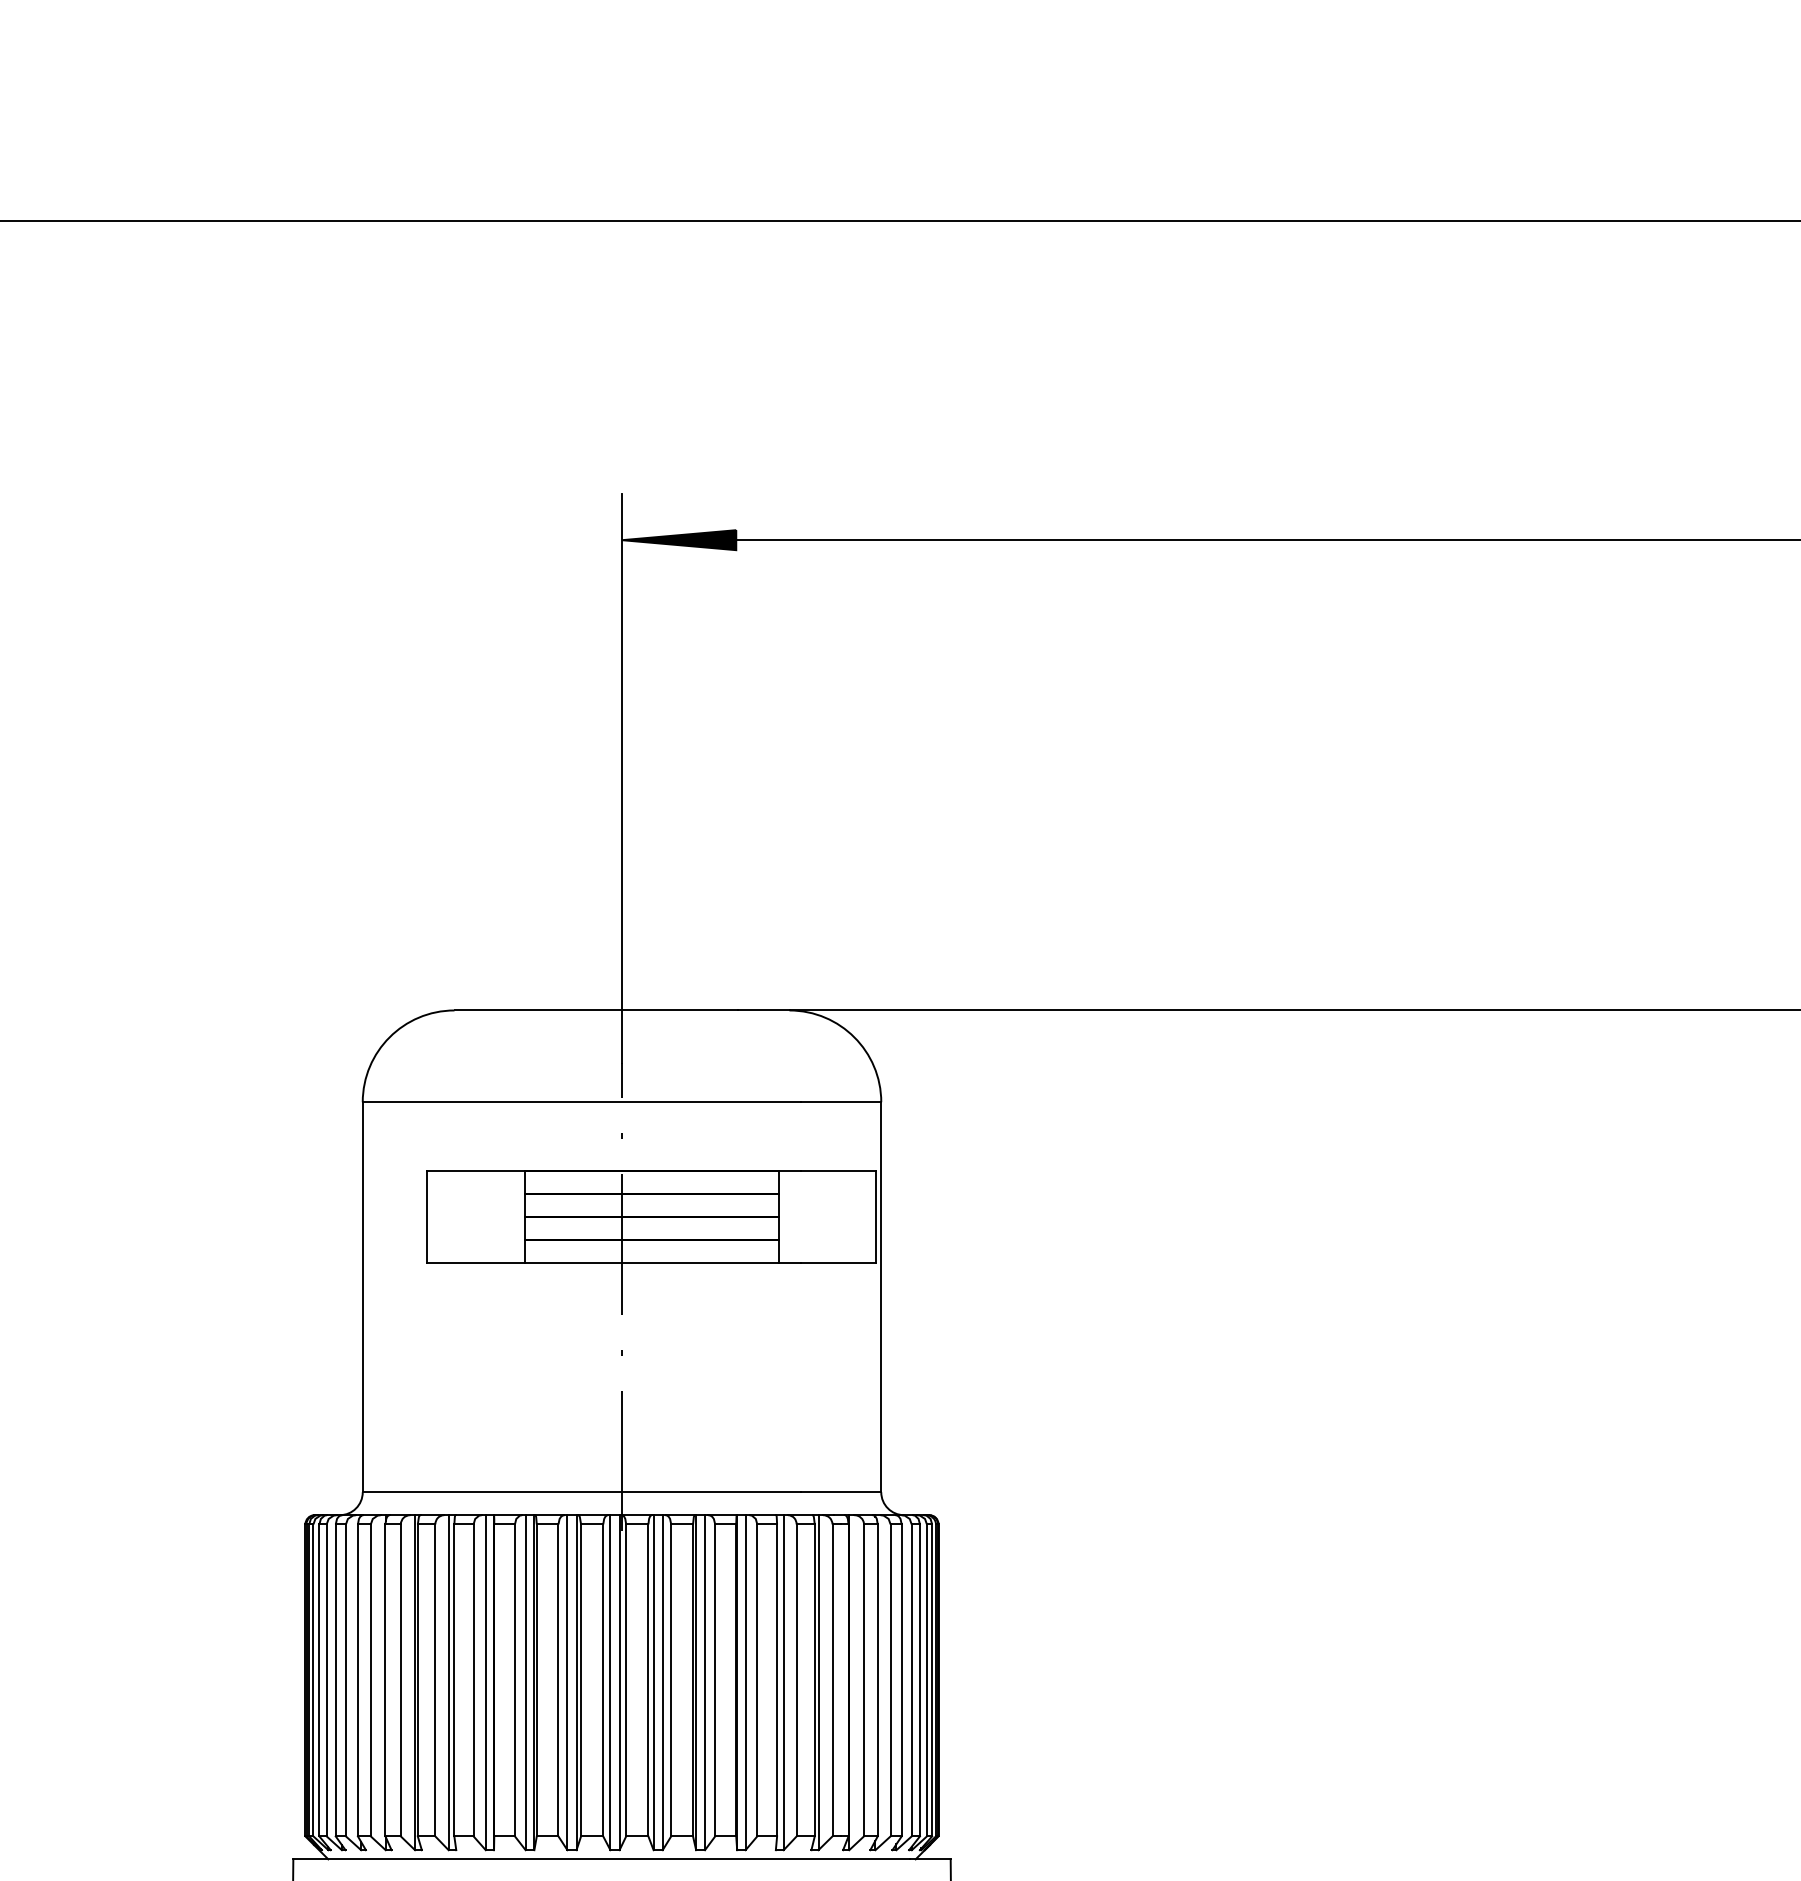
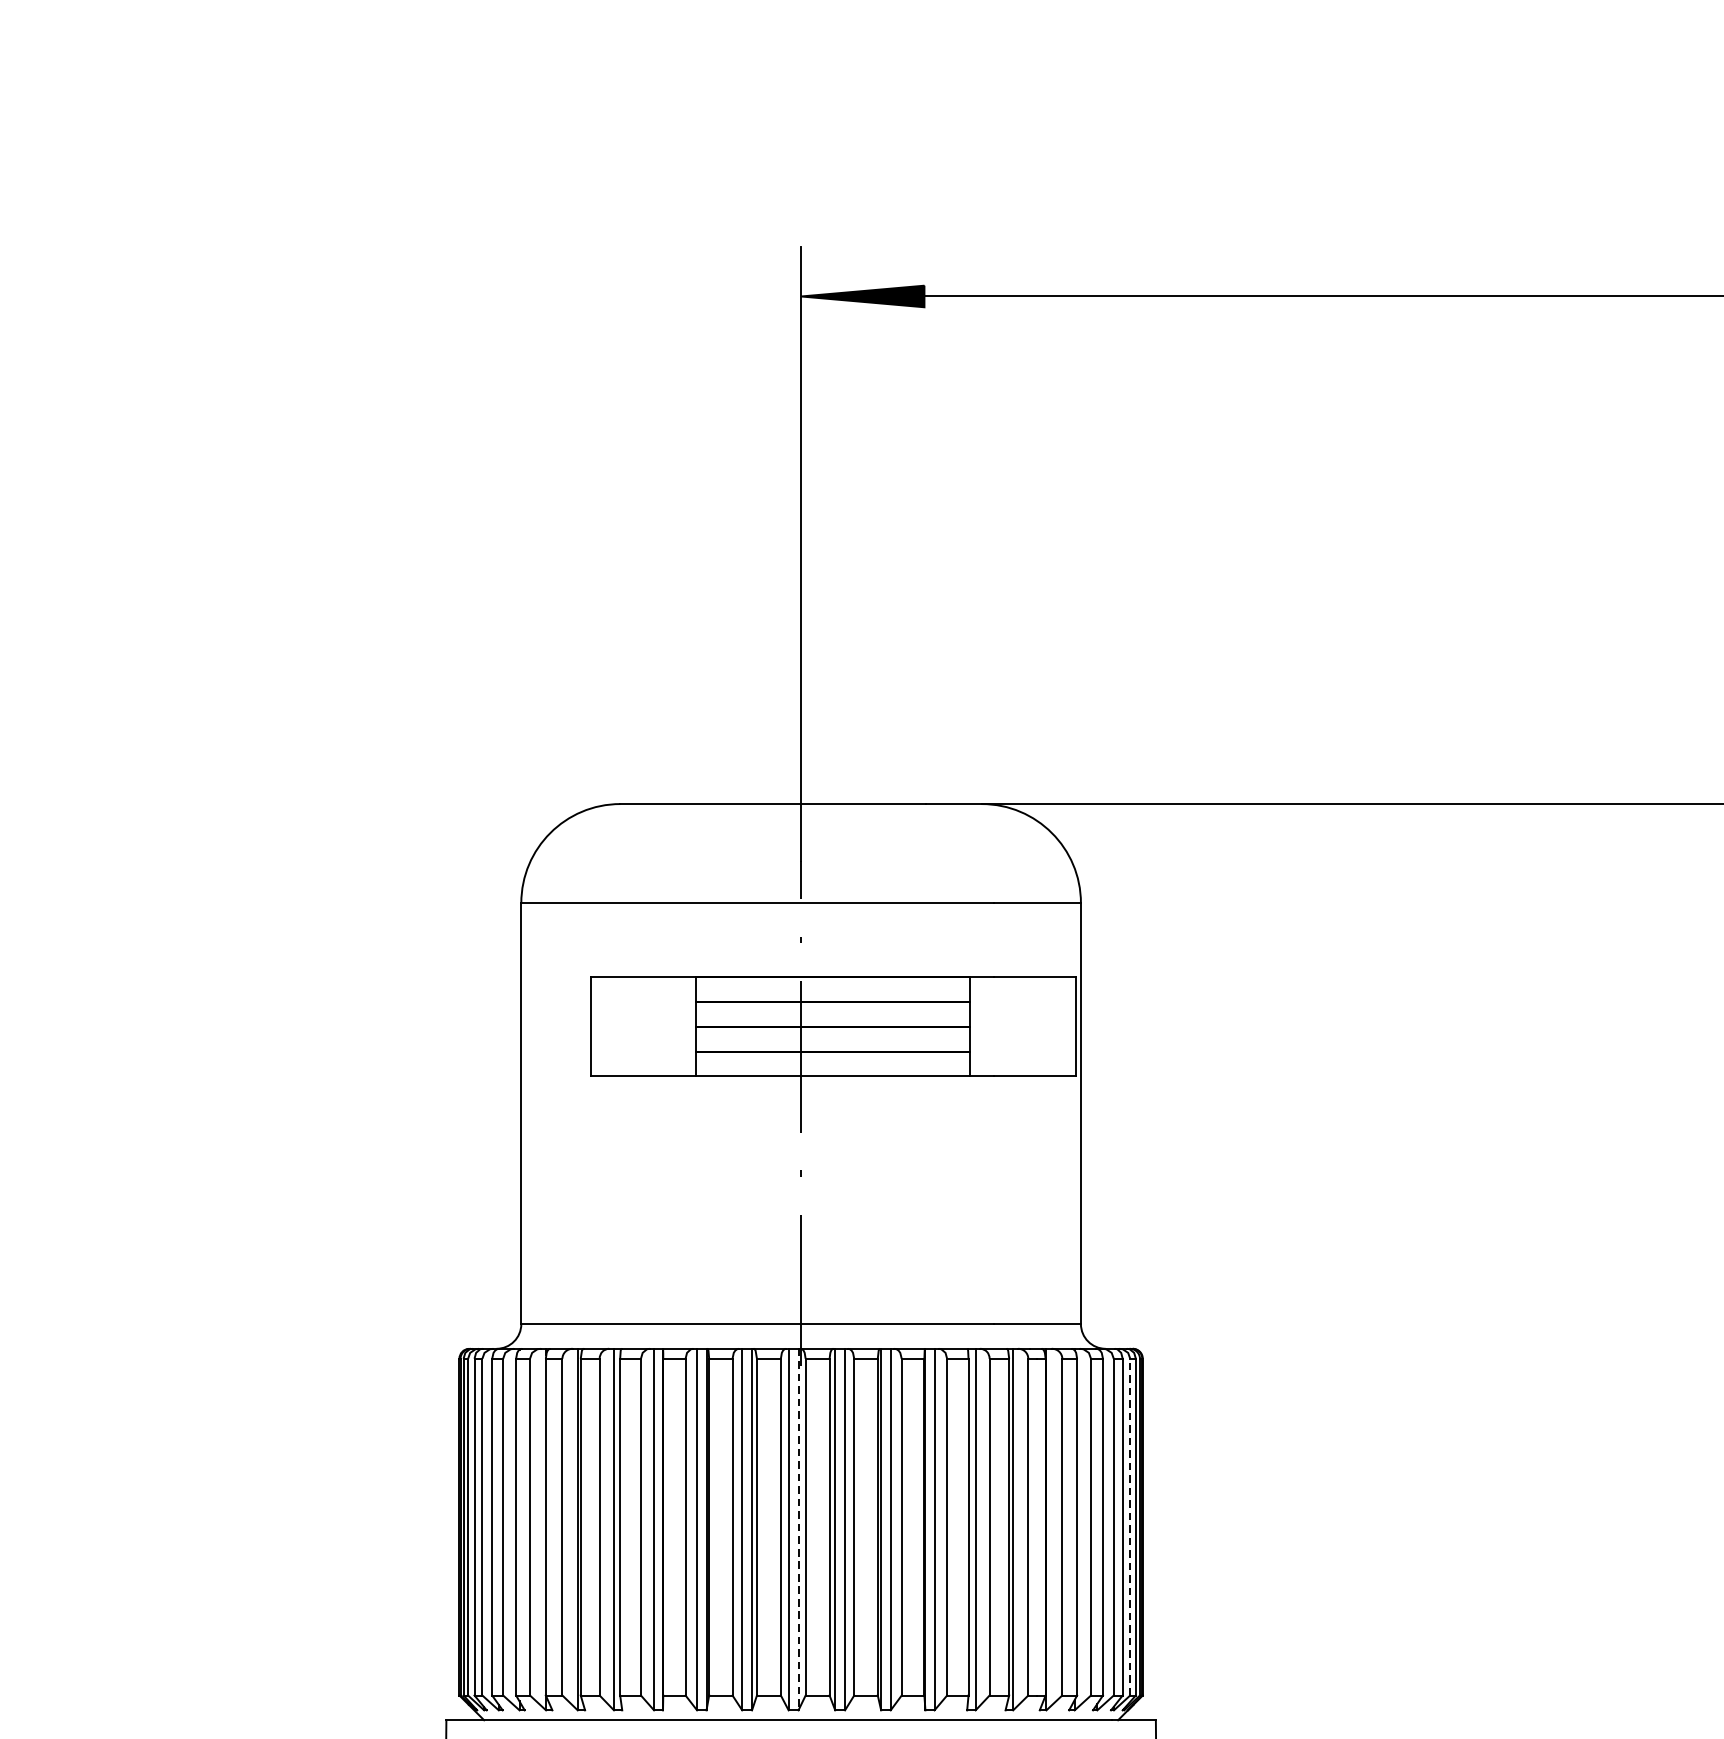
line: (926, 1679) -> (1129, 1526), solid -> dashed
line: (619, 1683) -> (798, 1530), solid -> dashed

